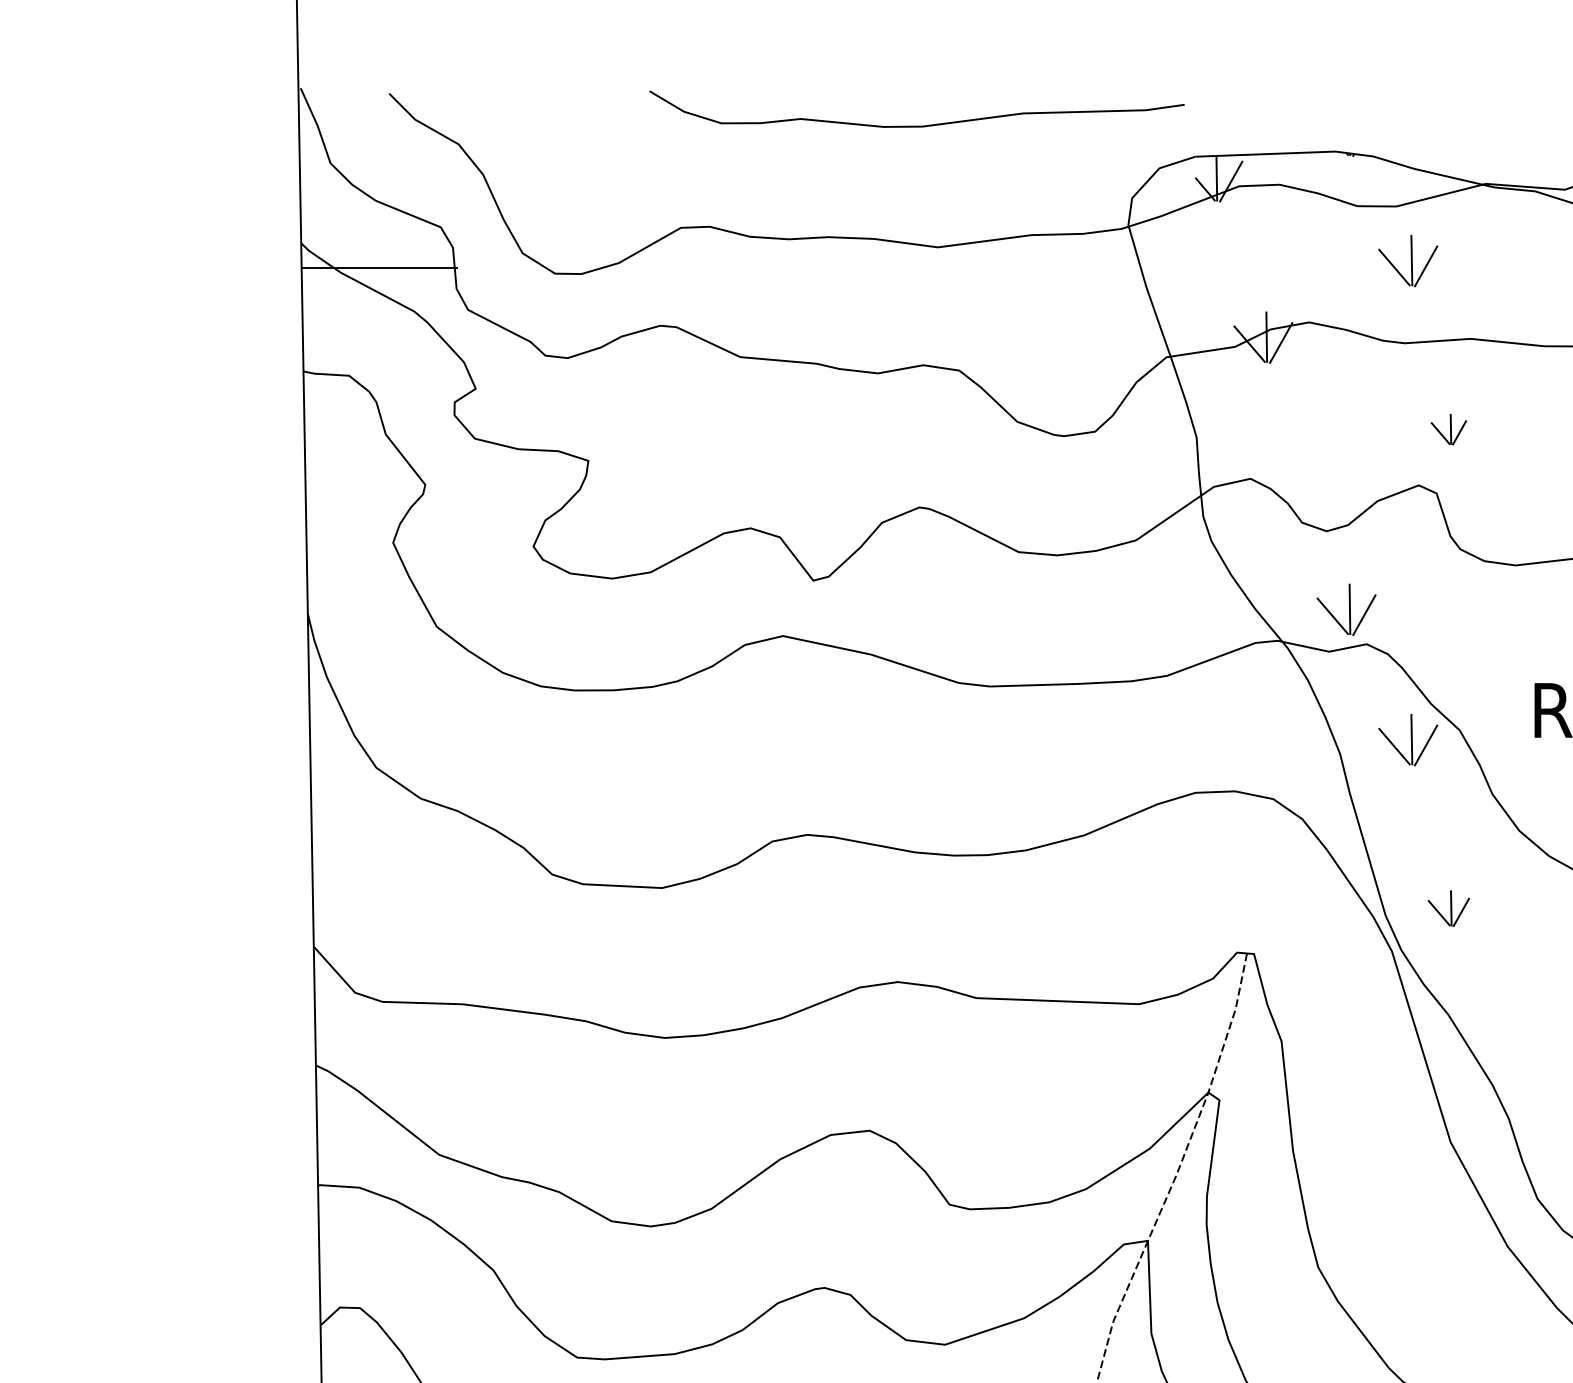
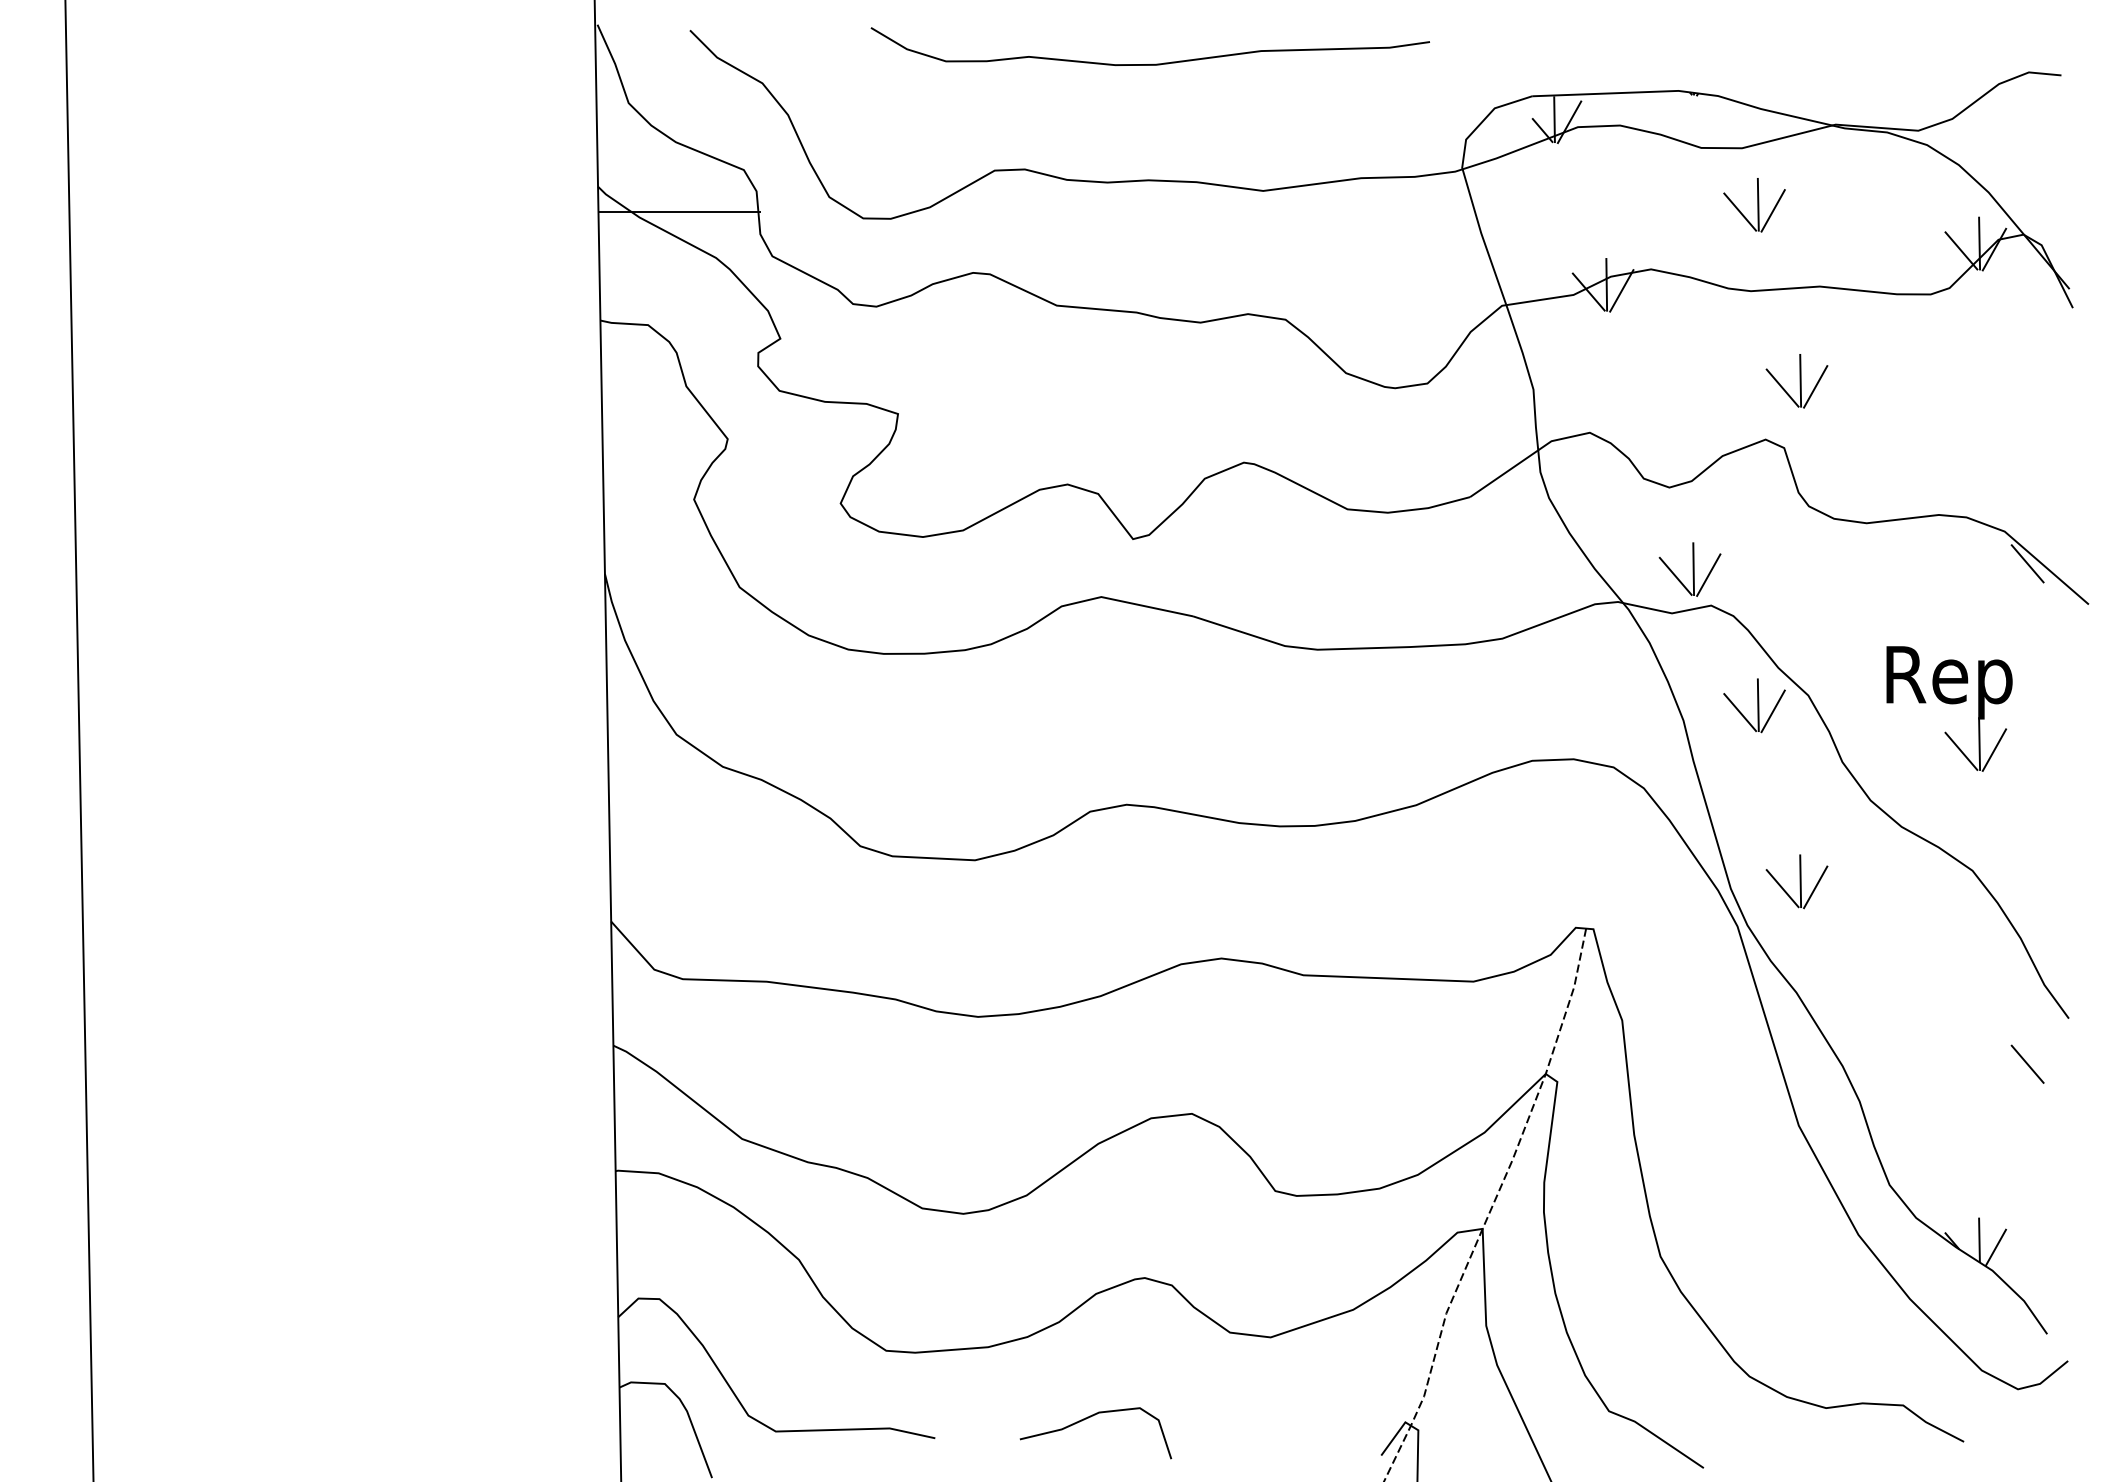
curve: (916, 126) -> (1149, 64), moved
part: (1448, 429) -> (1796, 381), size x1.67
part: (1448, 908) -> (1796, 881), size x1.43

